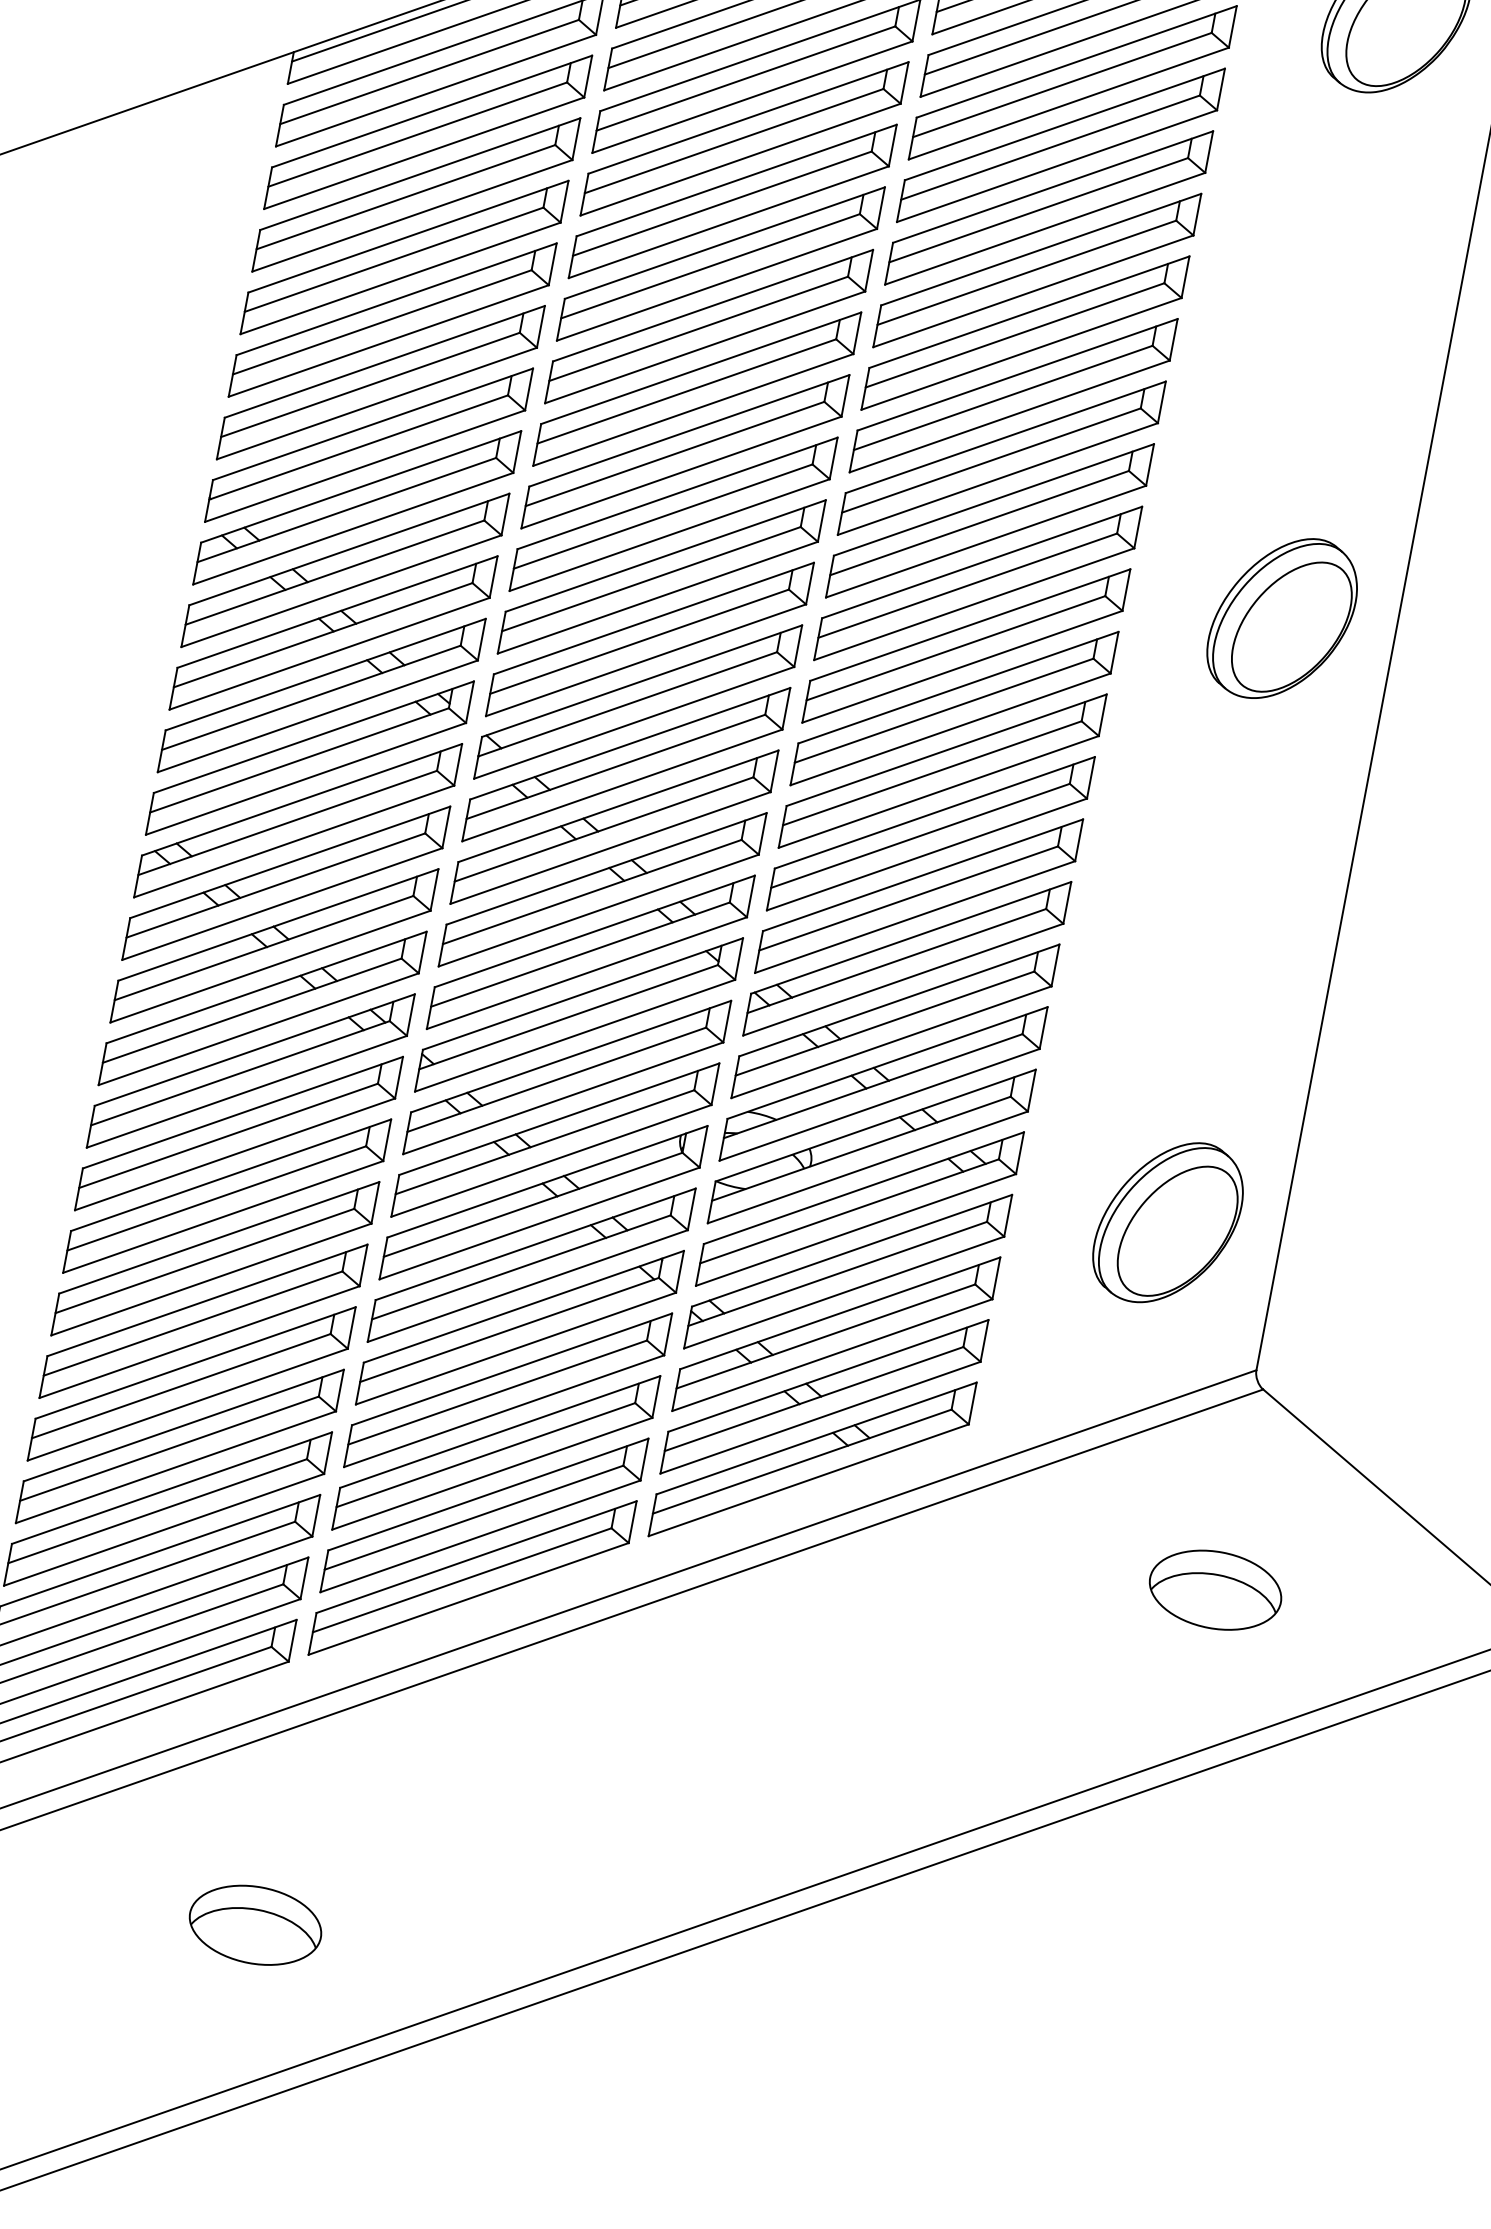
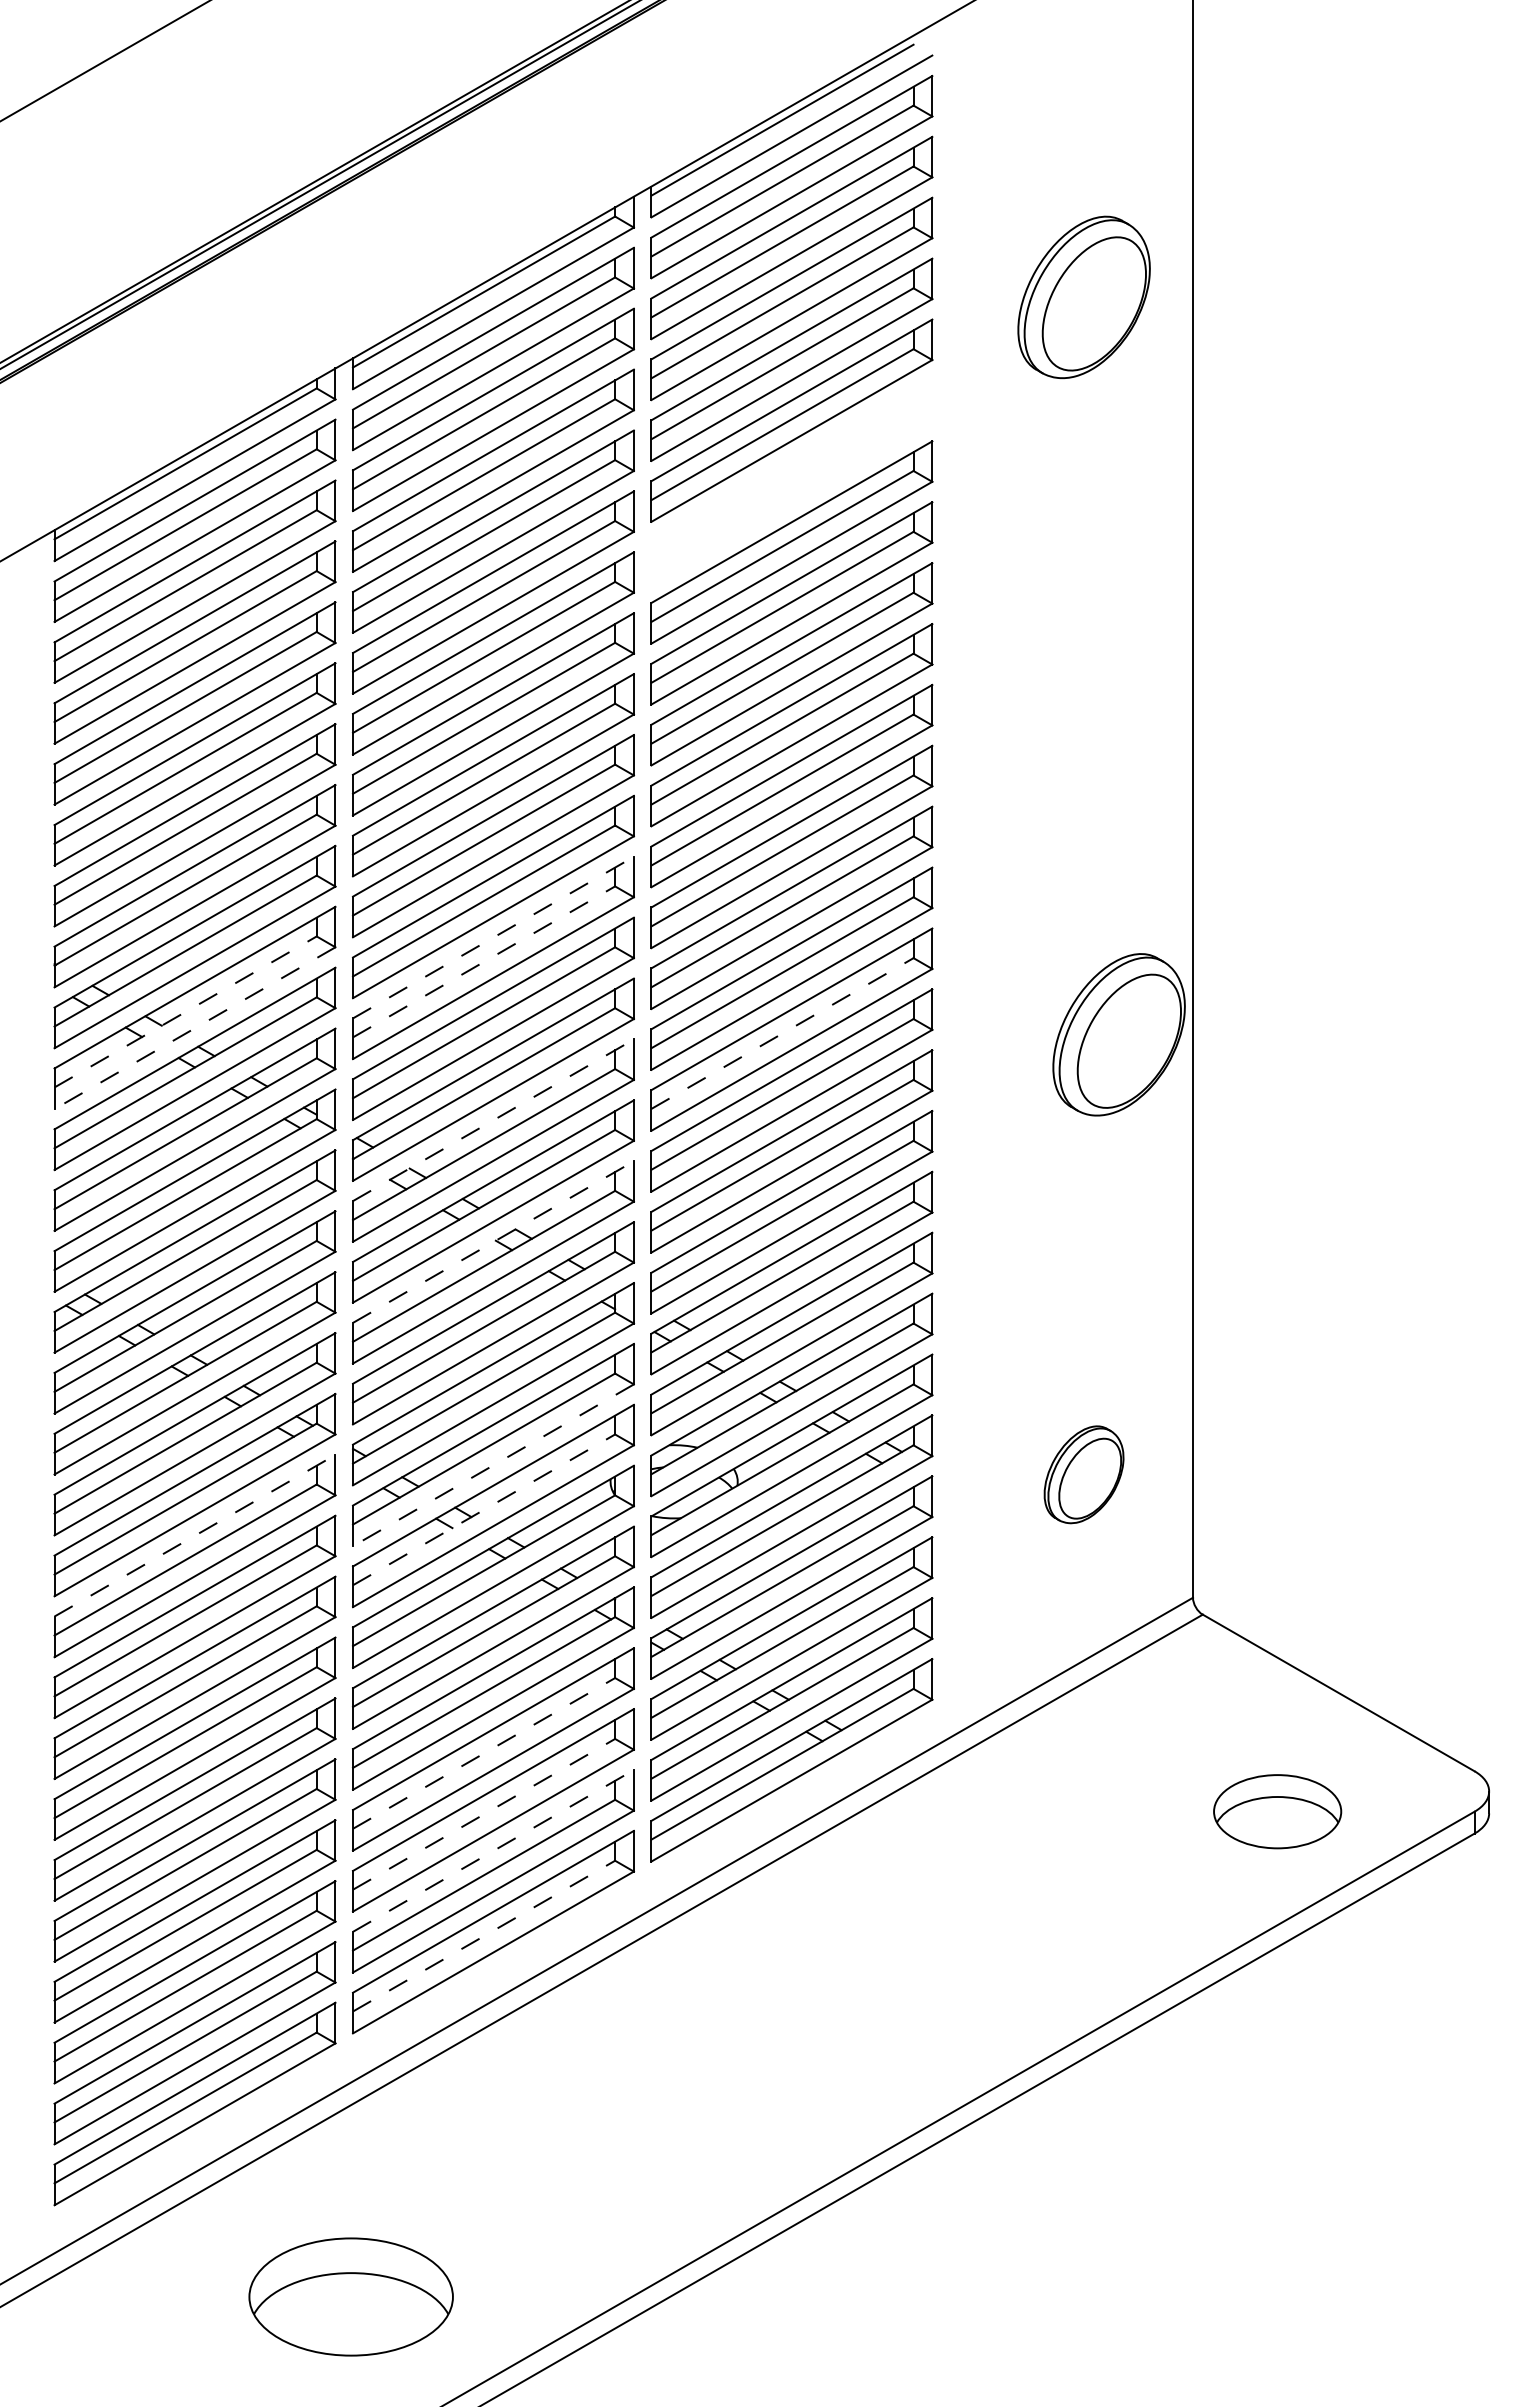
part: (1060, 145) -> (791, 481), removed
line: (665, 555) -> (493, 937), solid -> dashed
line: (335, 572) -> (186, 1011), solid -> dashed
line: (651, 578) -> (484, 961), solid -> dashed
line: (340, 591) -> (194, 1028), solid -> dashed
part: (1282, 618) -> (1118, 1034), moved
line: (944, 710) -> (782, 1033), solid -> dashed
line: (630, 743) -> (493, 1120), solid -> dashed
line: (606, 868) -> (493, 1241), solid -> dashed
line: (563, 1098) -> (493, 1465), solid -> dashed
line: (243, 1112) -> (195, 1535), solid -> dashed
line: (545, 1141) -> (484, 1509), solid -> dashed
part: (1167, 1222) -> (1083, 1474), size x0.6
line: (498, 1392) -> (484, 1753), solid -> dashed
line: (486, 1455) -> (484, 1814), solid -> dashed
line: (488, 1494) -> (493, 1850), solid -> dashed
line: (462, 1579) -> (484, 1935), solid -> dashed
part: (1215, 1589) -> (1277, 1811), moved
part: (254, 1924) -> (350, 2296), size x1.6

